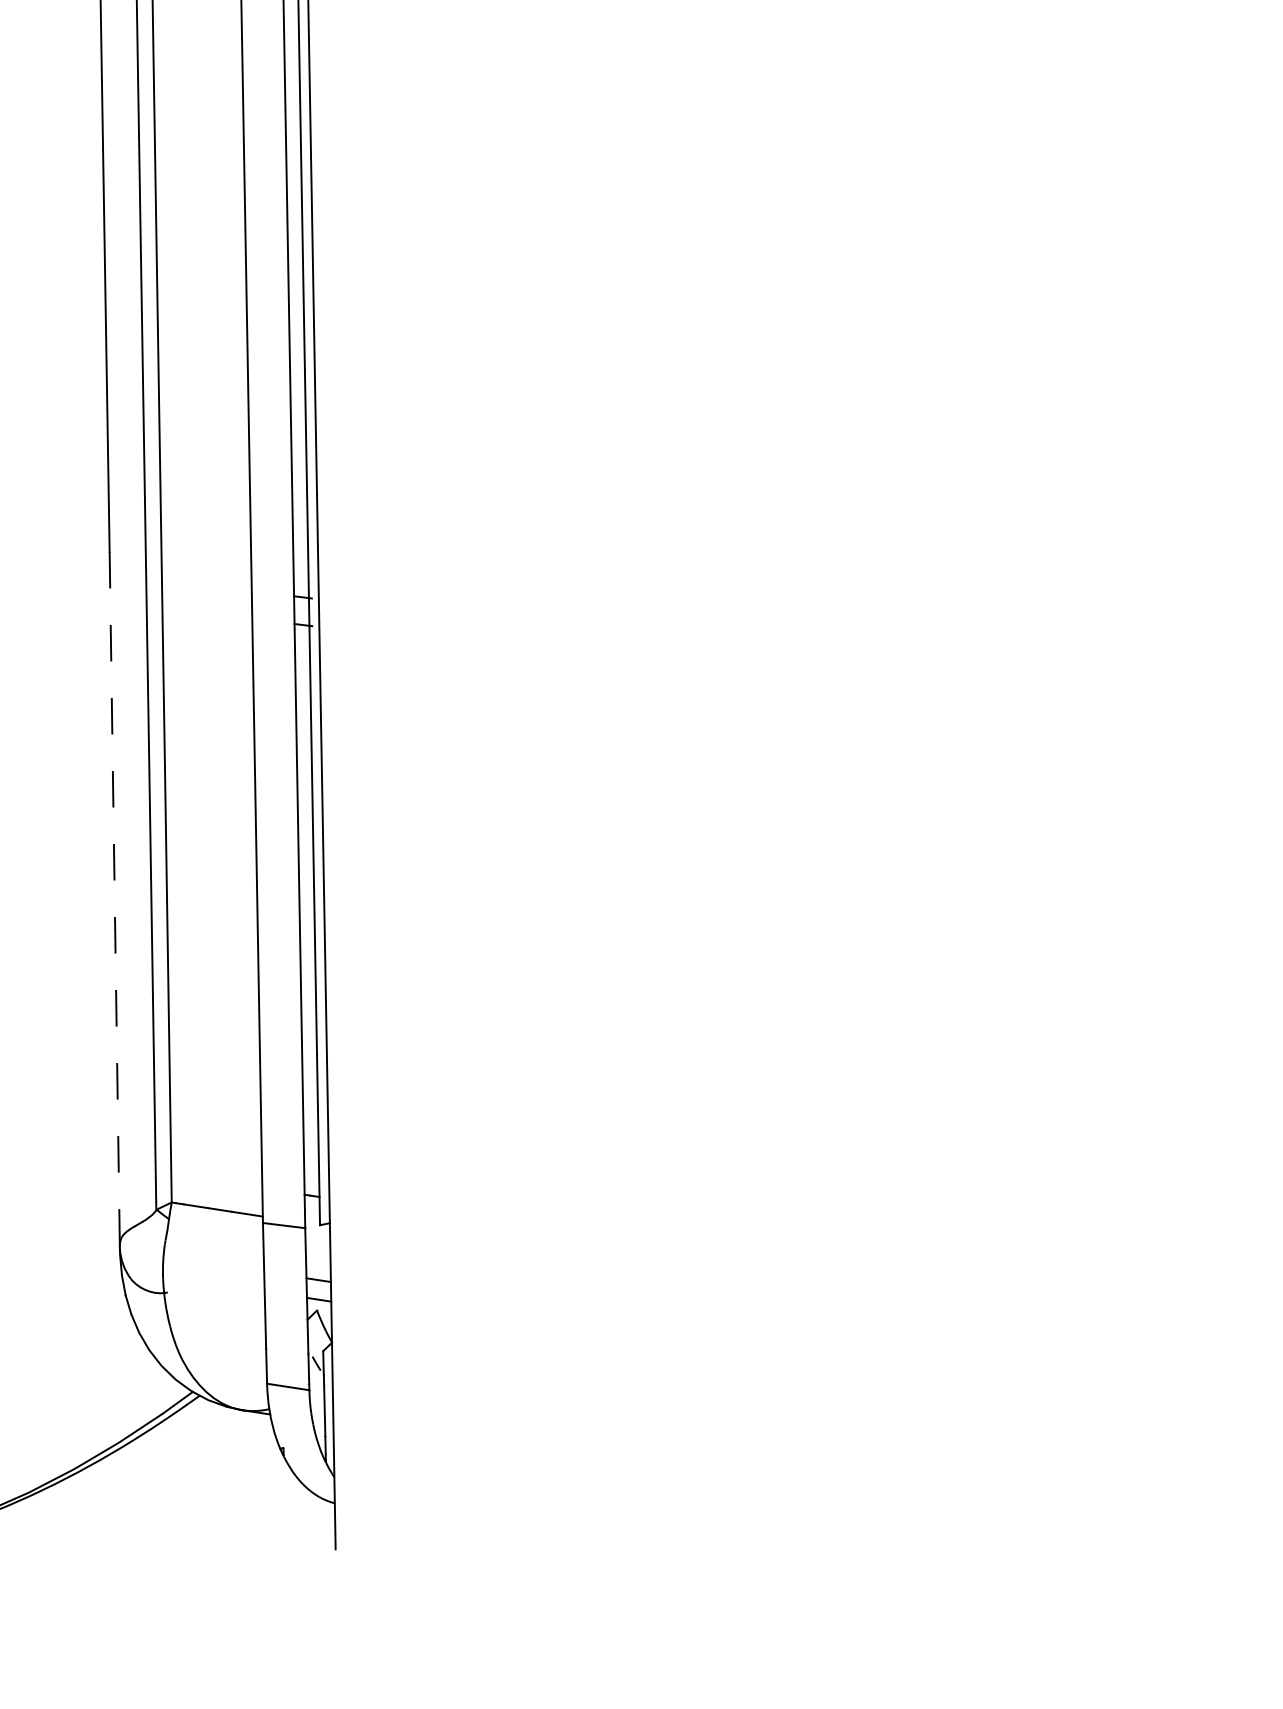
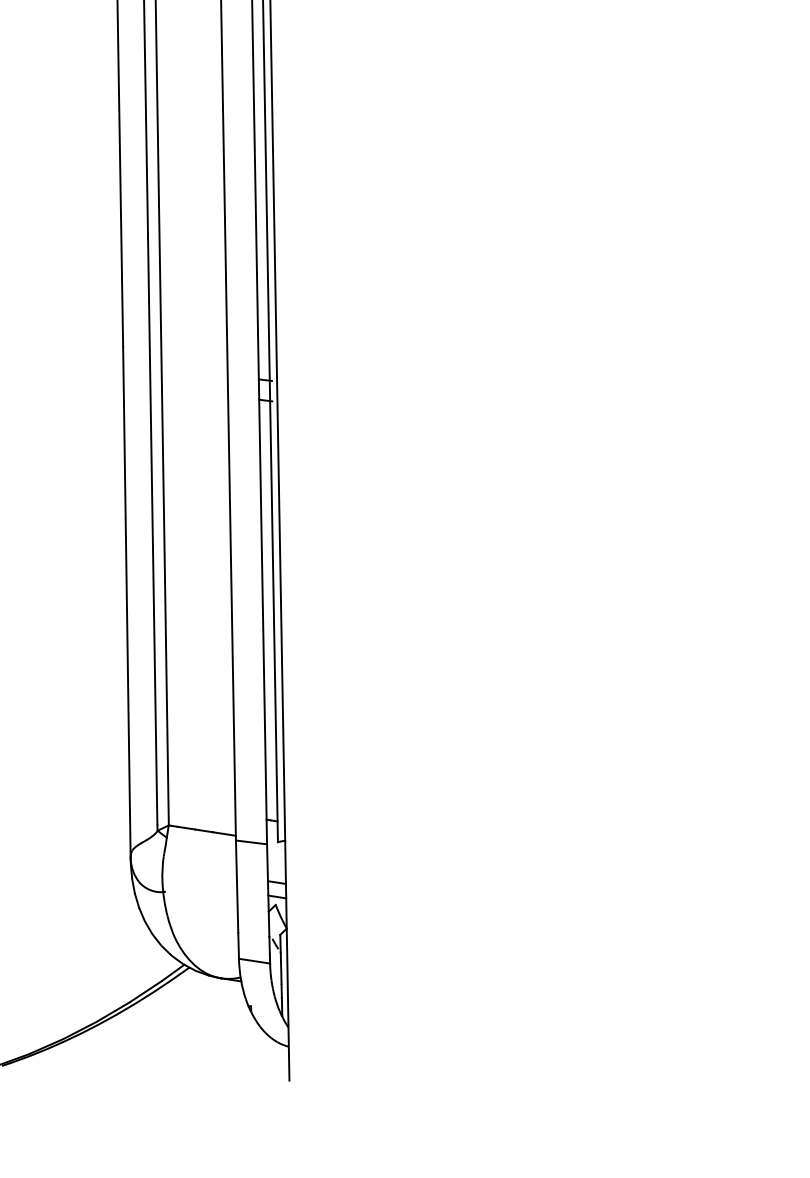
line: (114, 899) -> (126, 602), dashed -> solid

